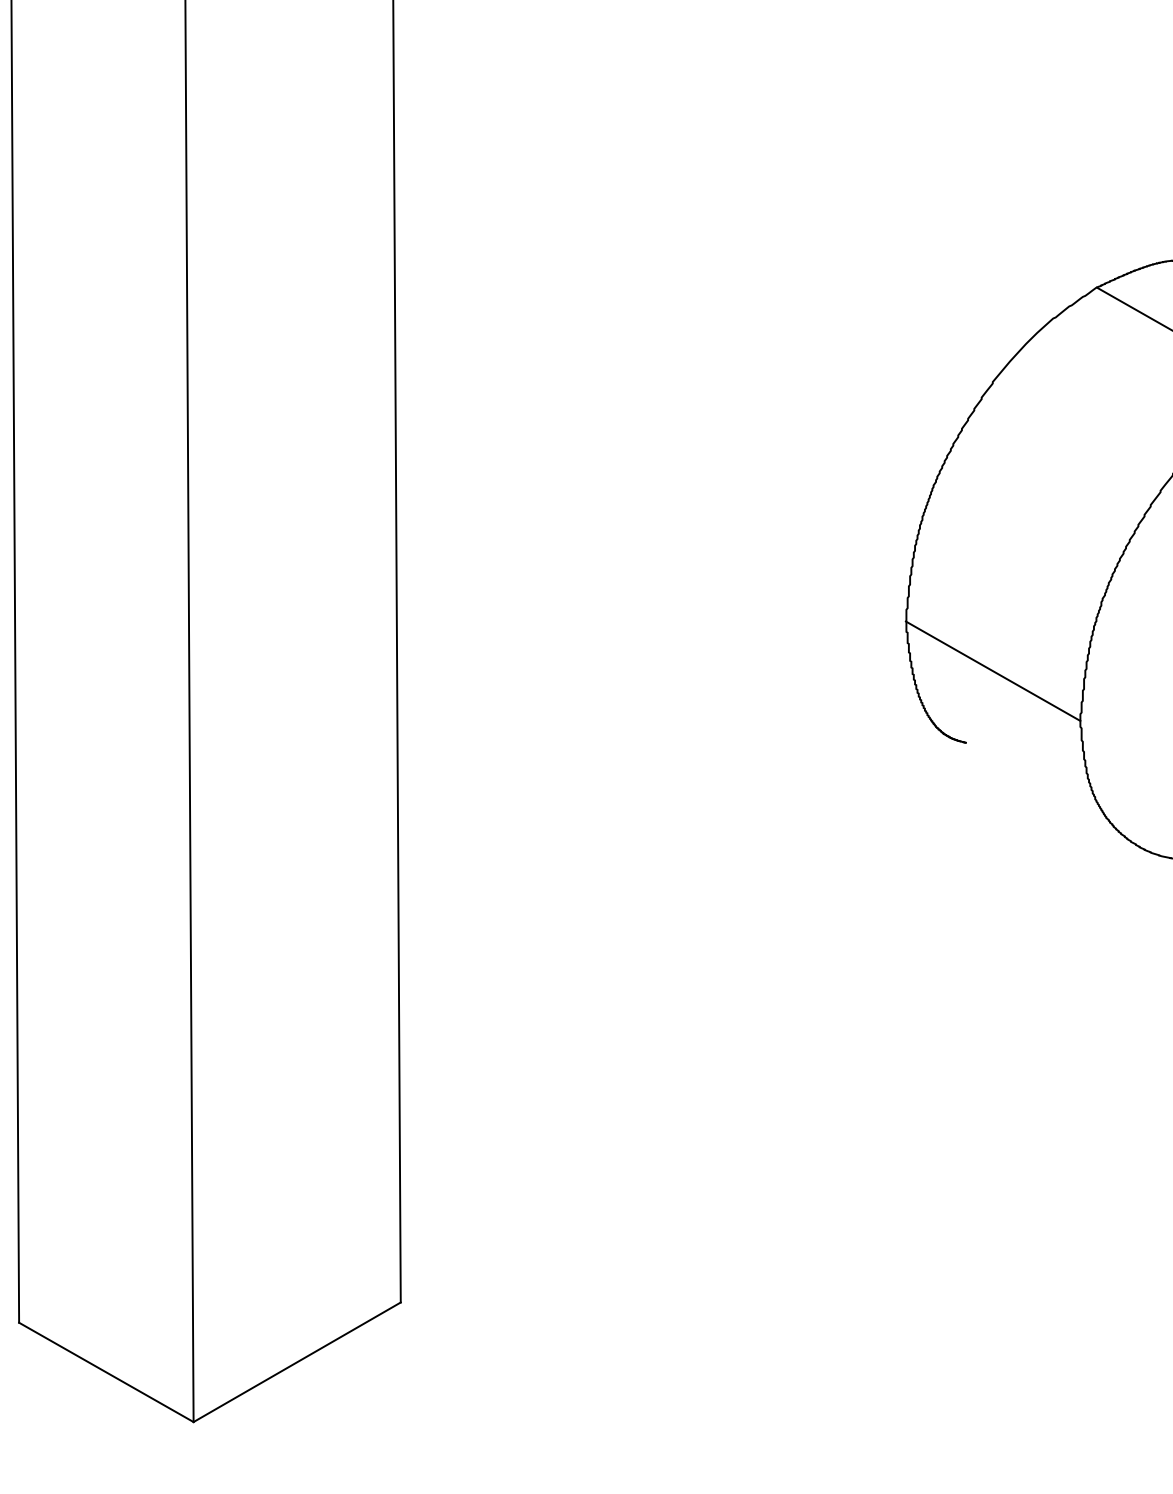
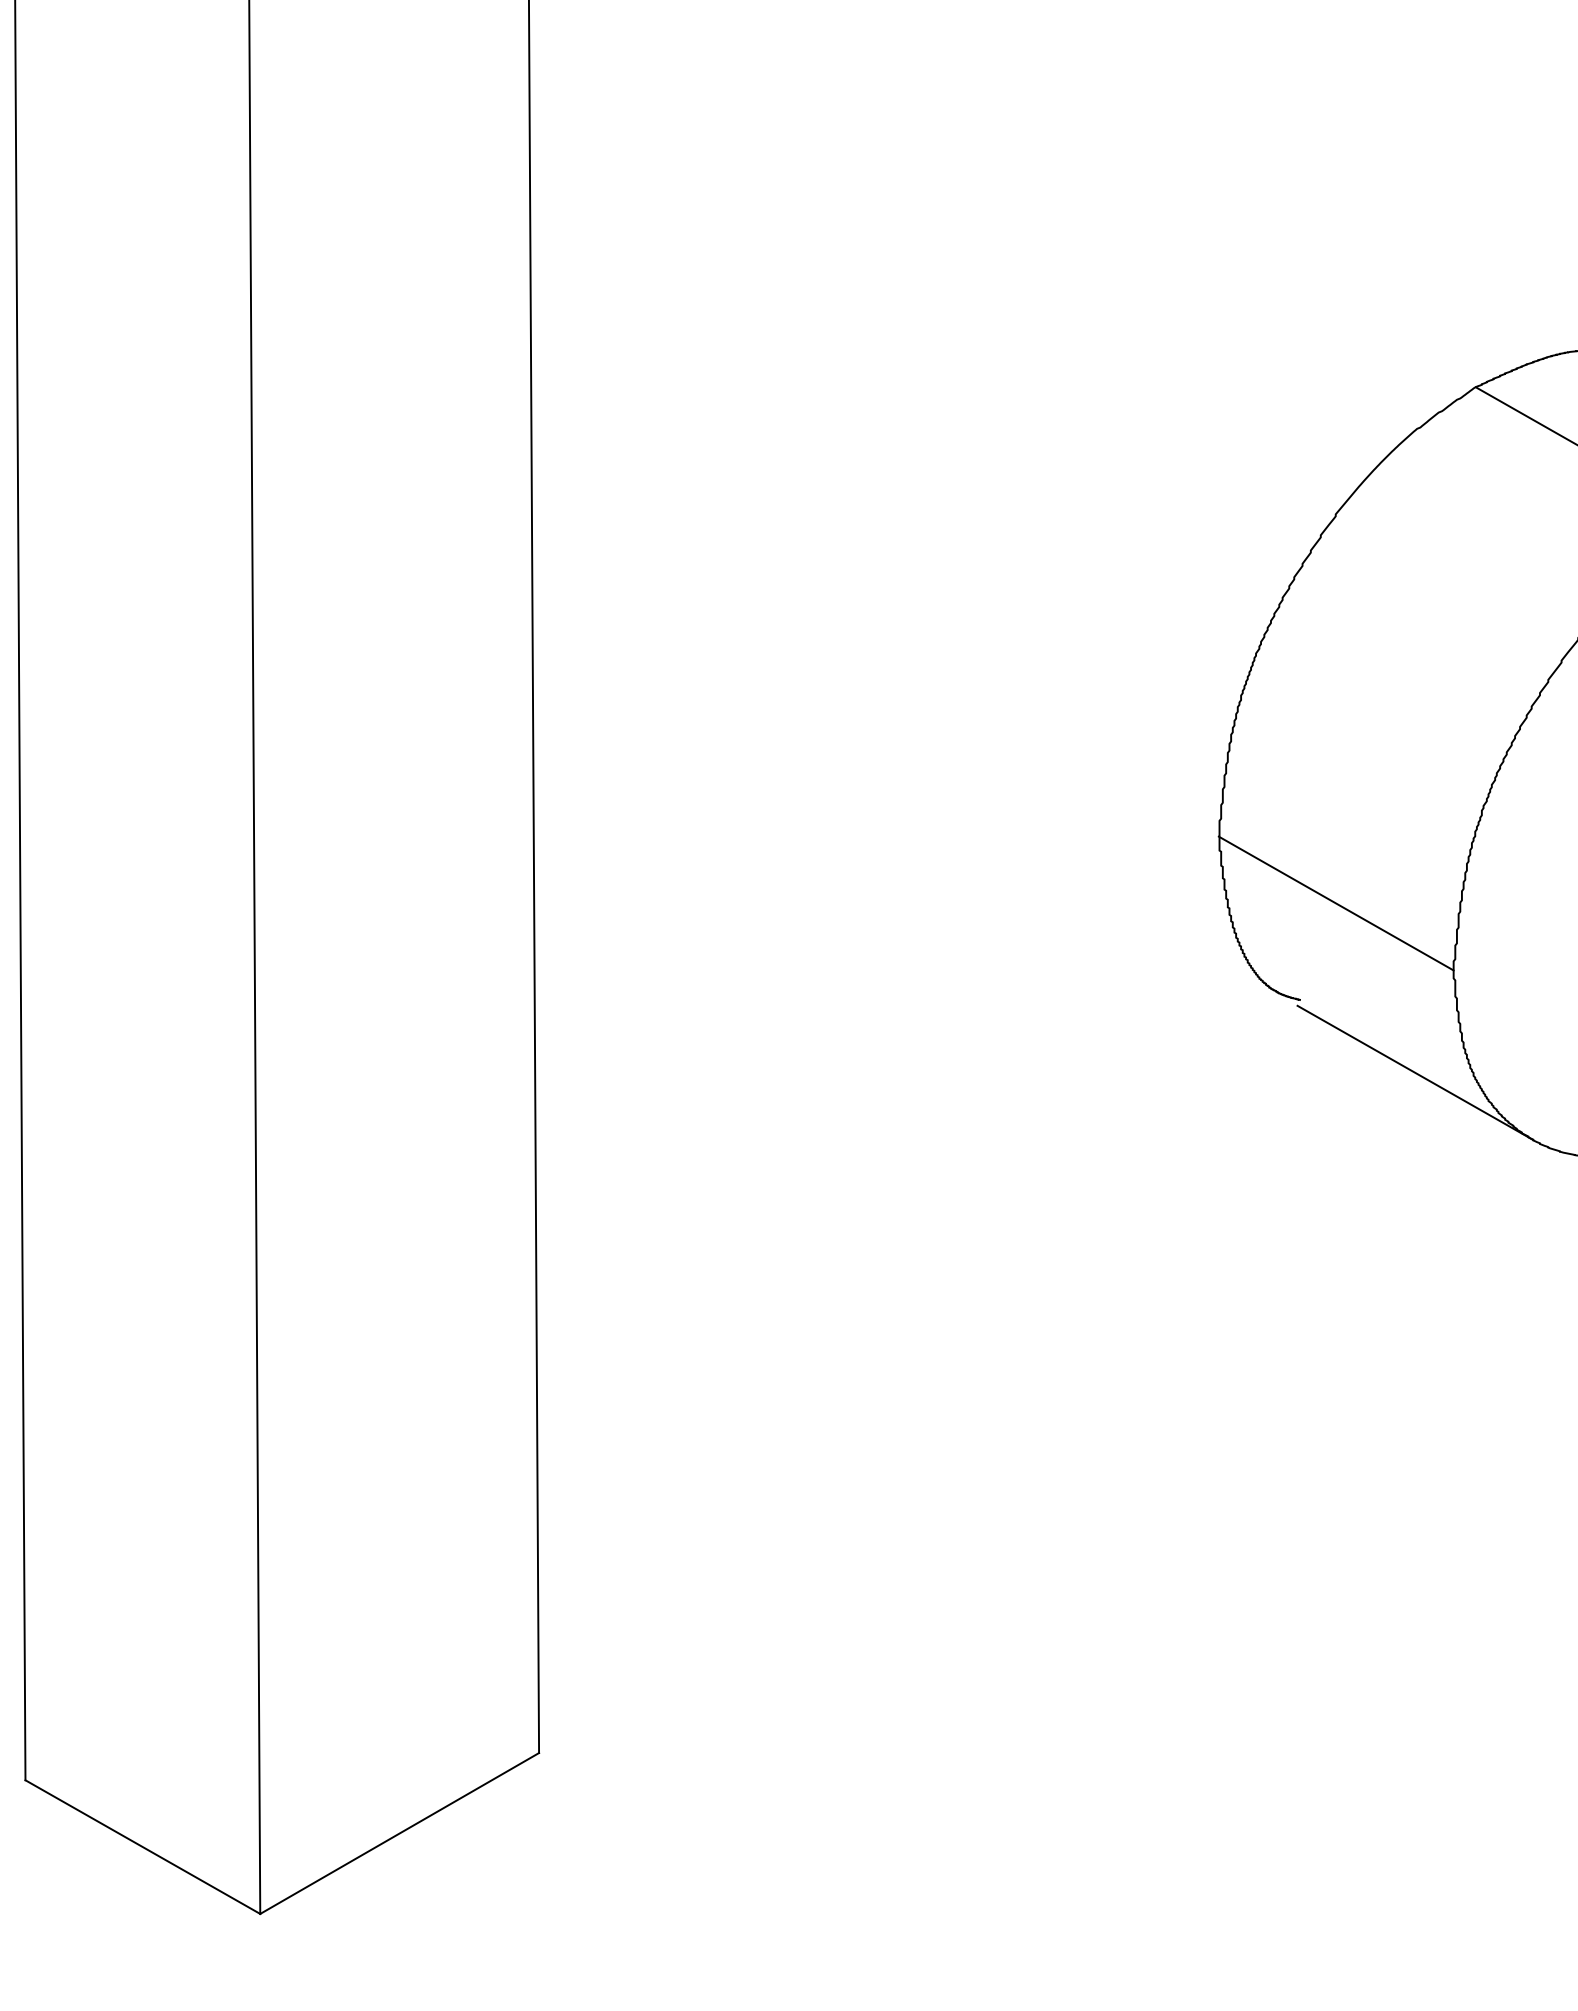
line: (1051, 796) -> (1414, 1072), added

